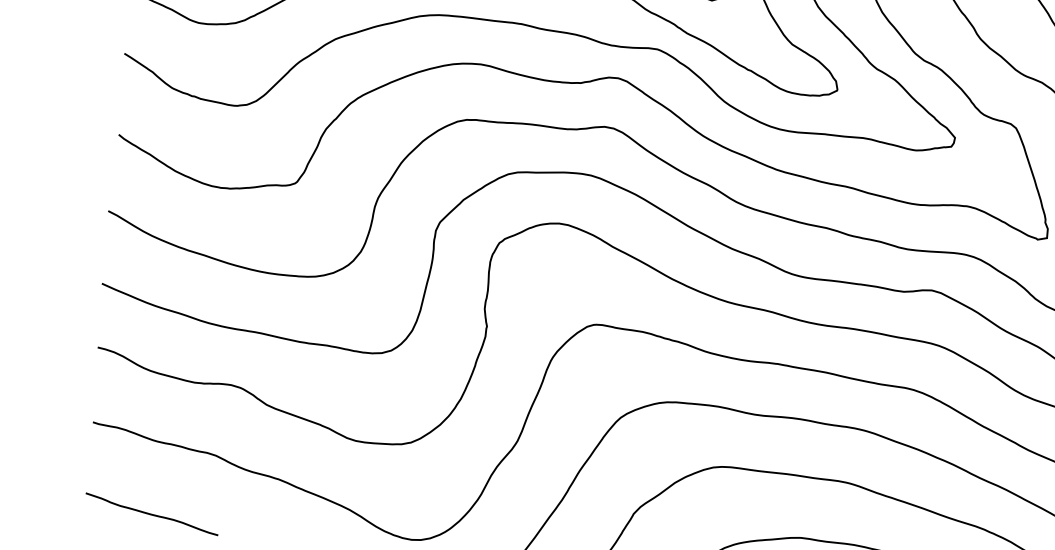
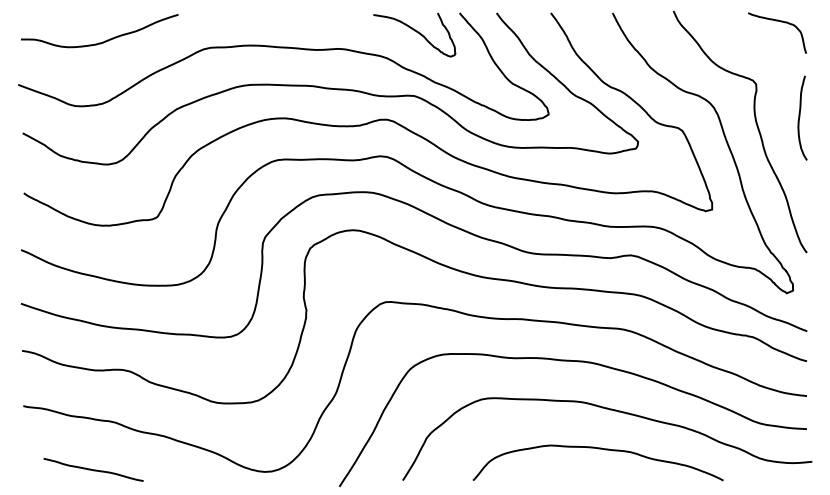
curve: (151, 513) -> (93, 469), moved

